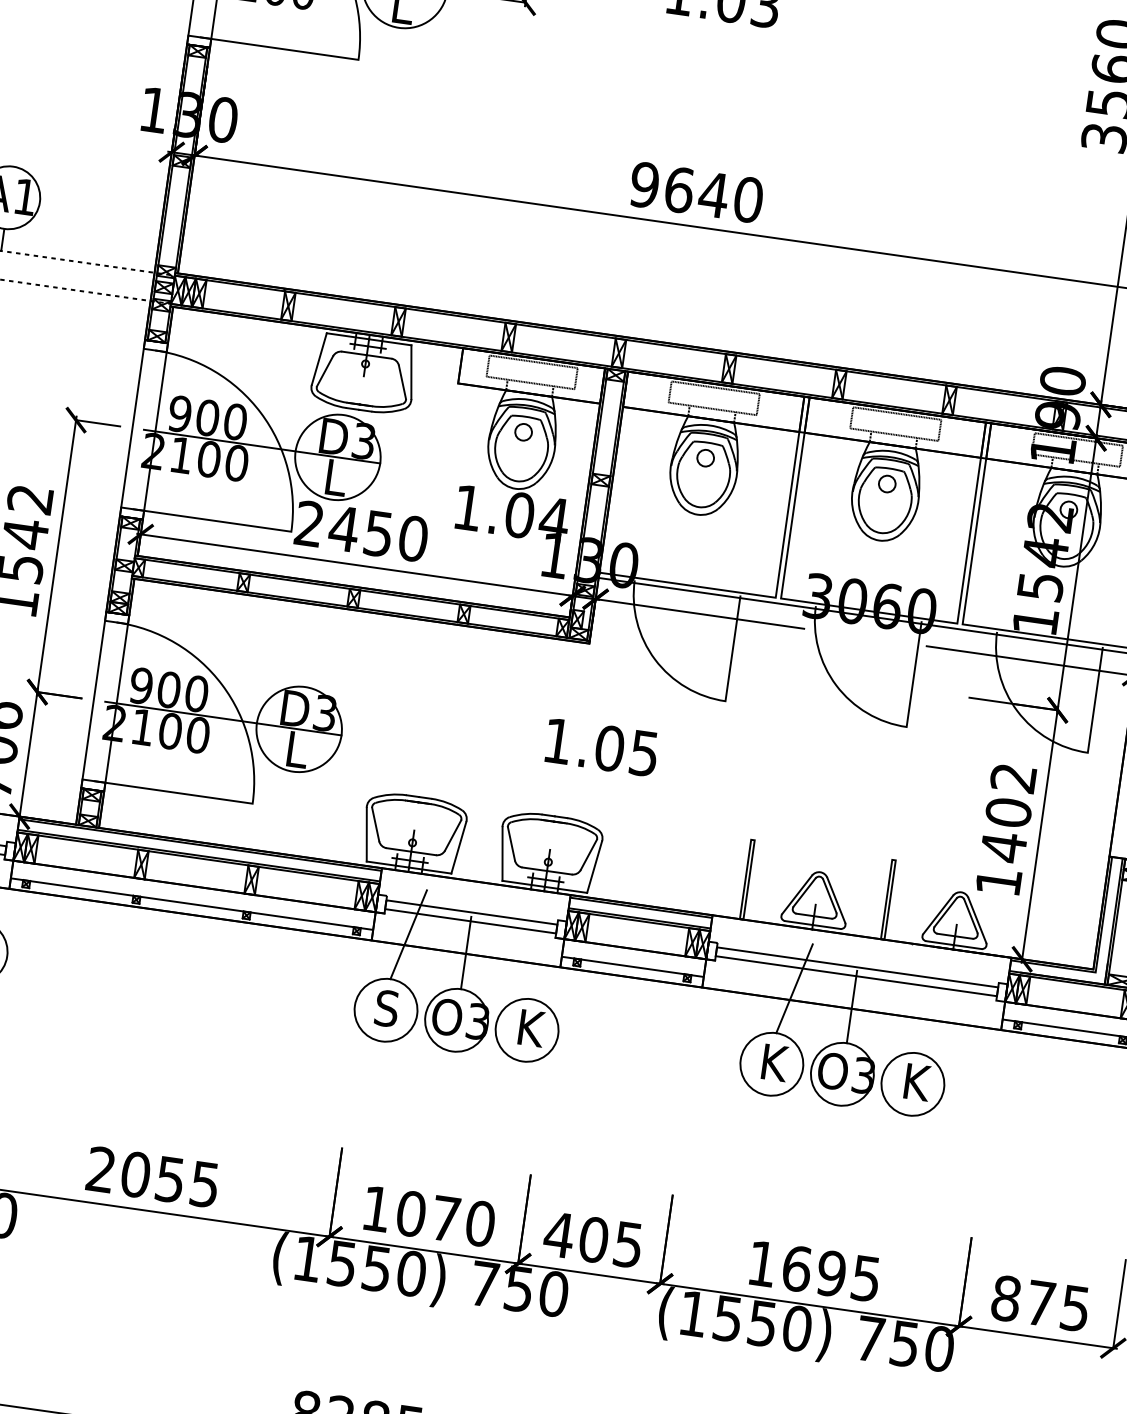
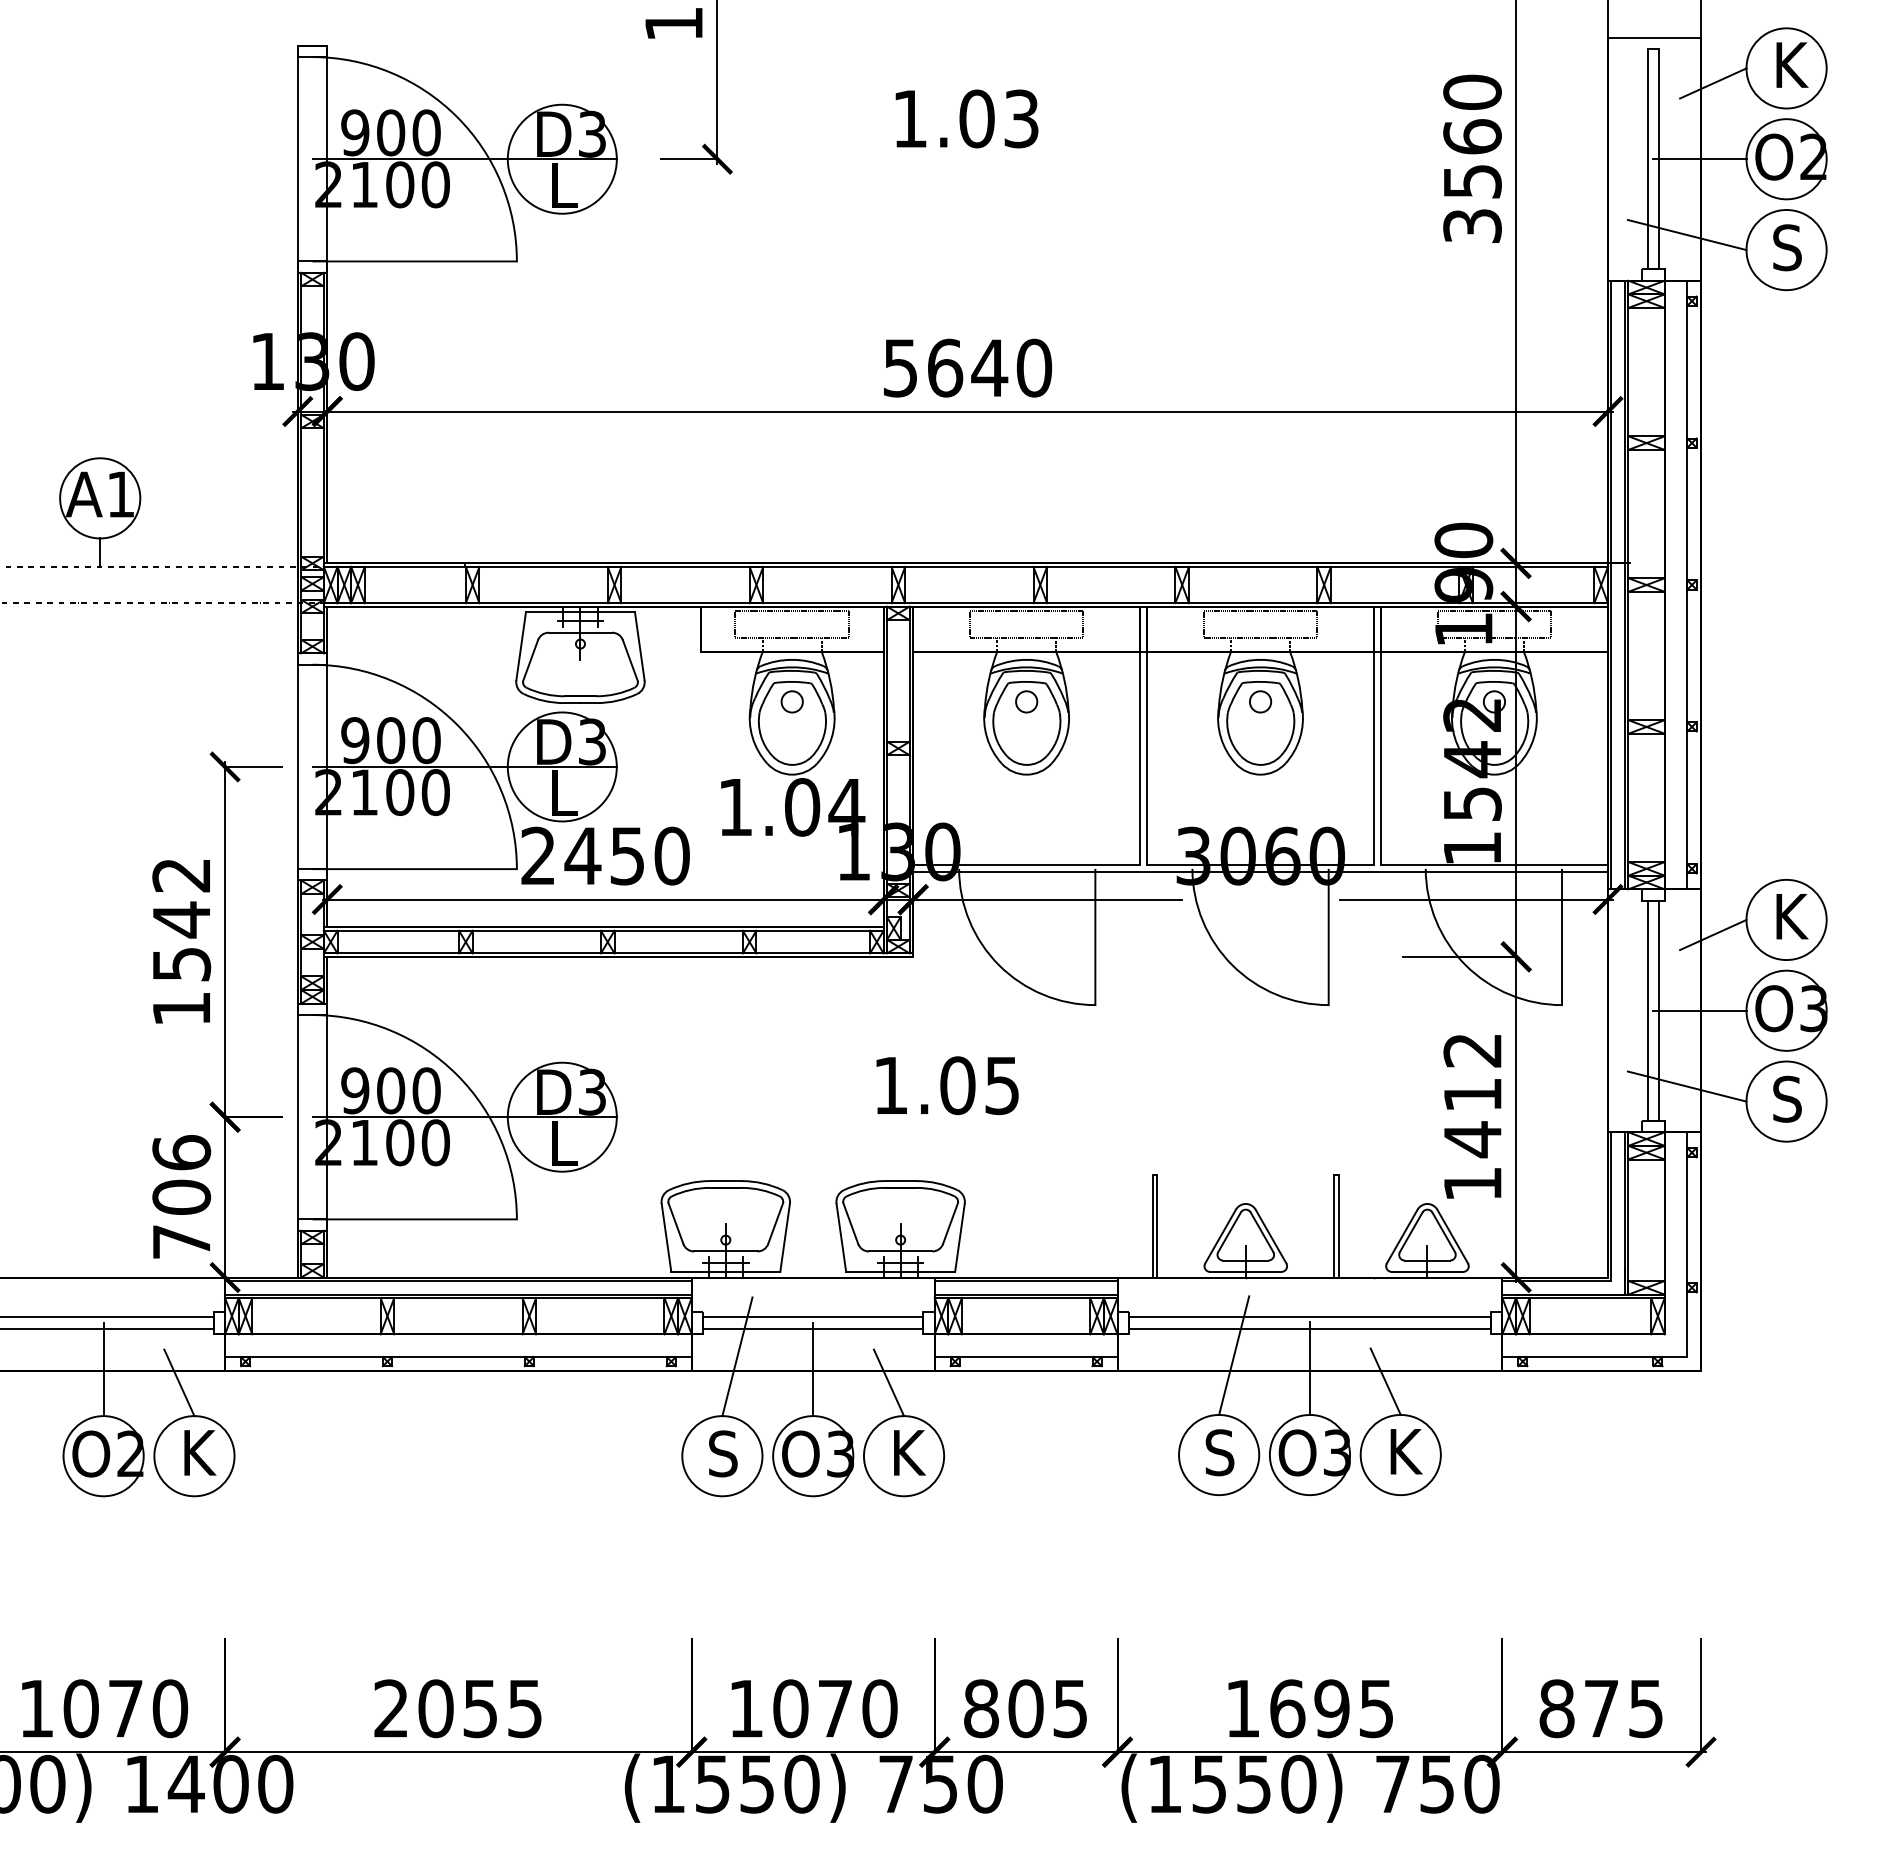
text: (644, 184) -> (900, 367), 9640 -> 5640
text: (1008, 812) -> (1472, 1094), 1402 -> 1412
line: (523, 971) -> (888, 1382), added
line: (909, 1025) -> (1385, 1381), added
text: (774, 1062) -> (1222, 1452), K -> S
text: (558, 1234) -> (980, 1708), 405 -> 805

